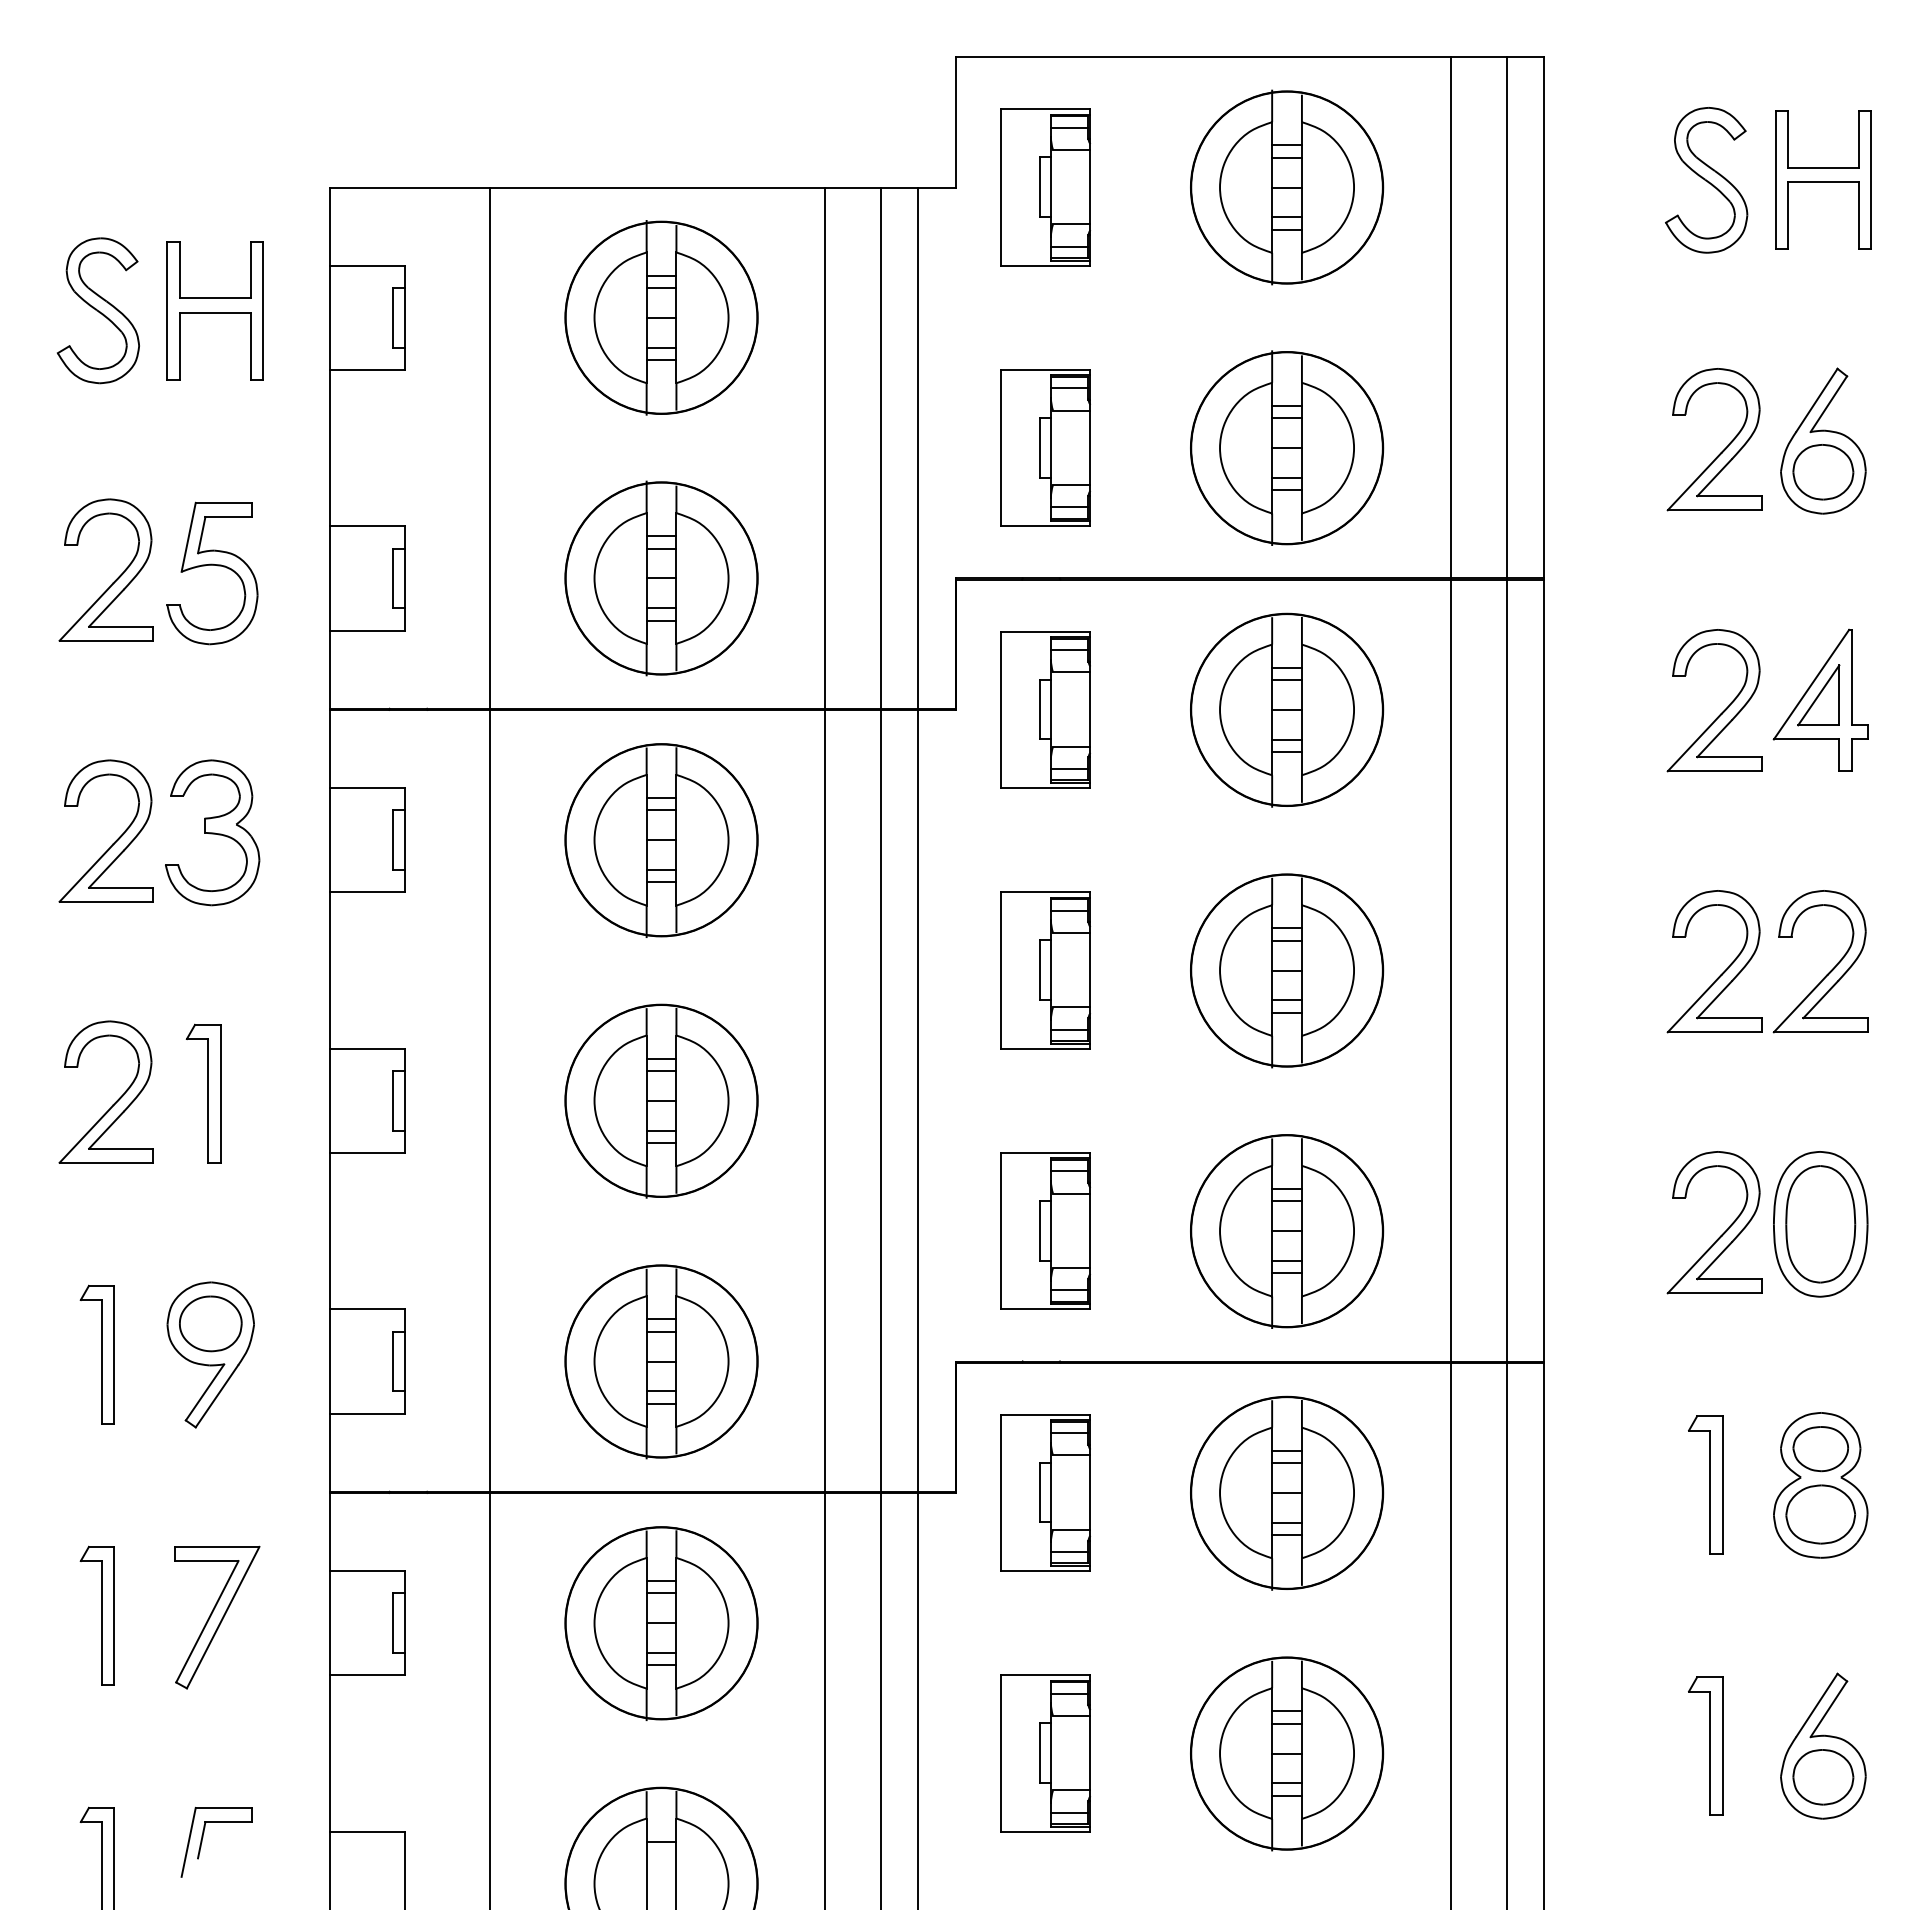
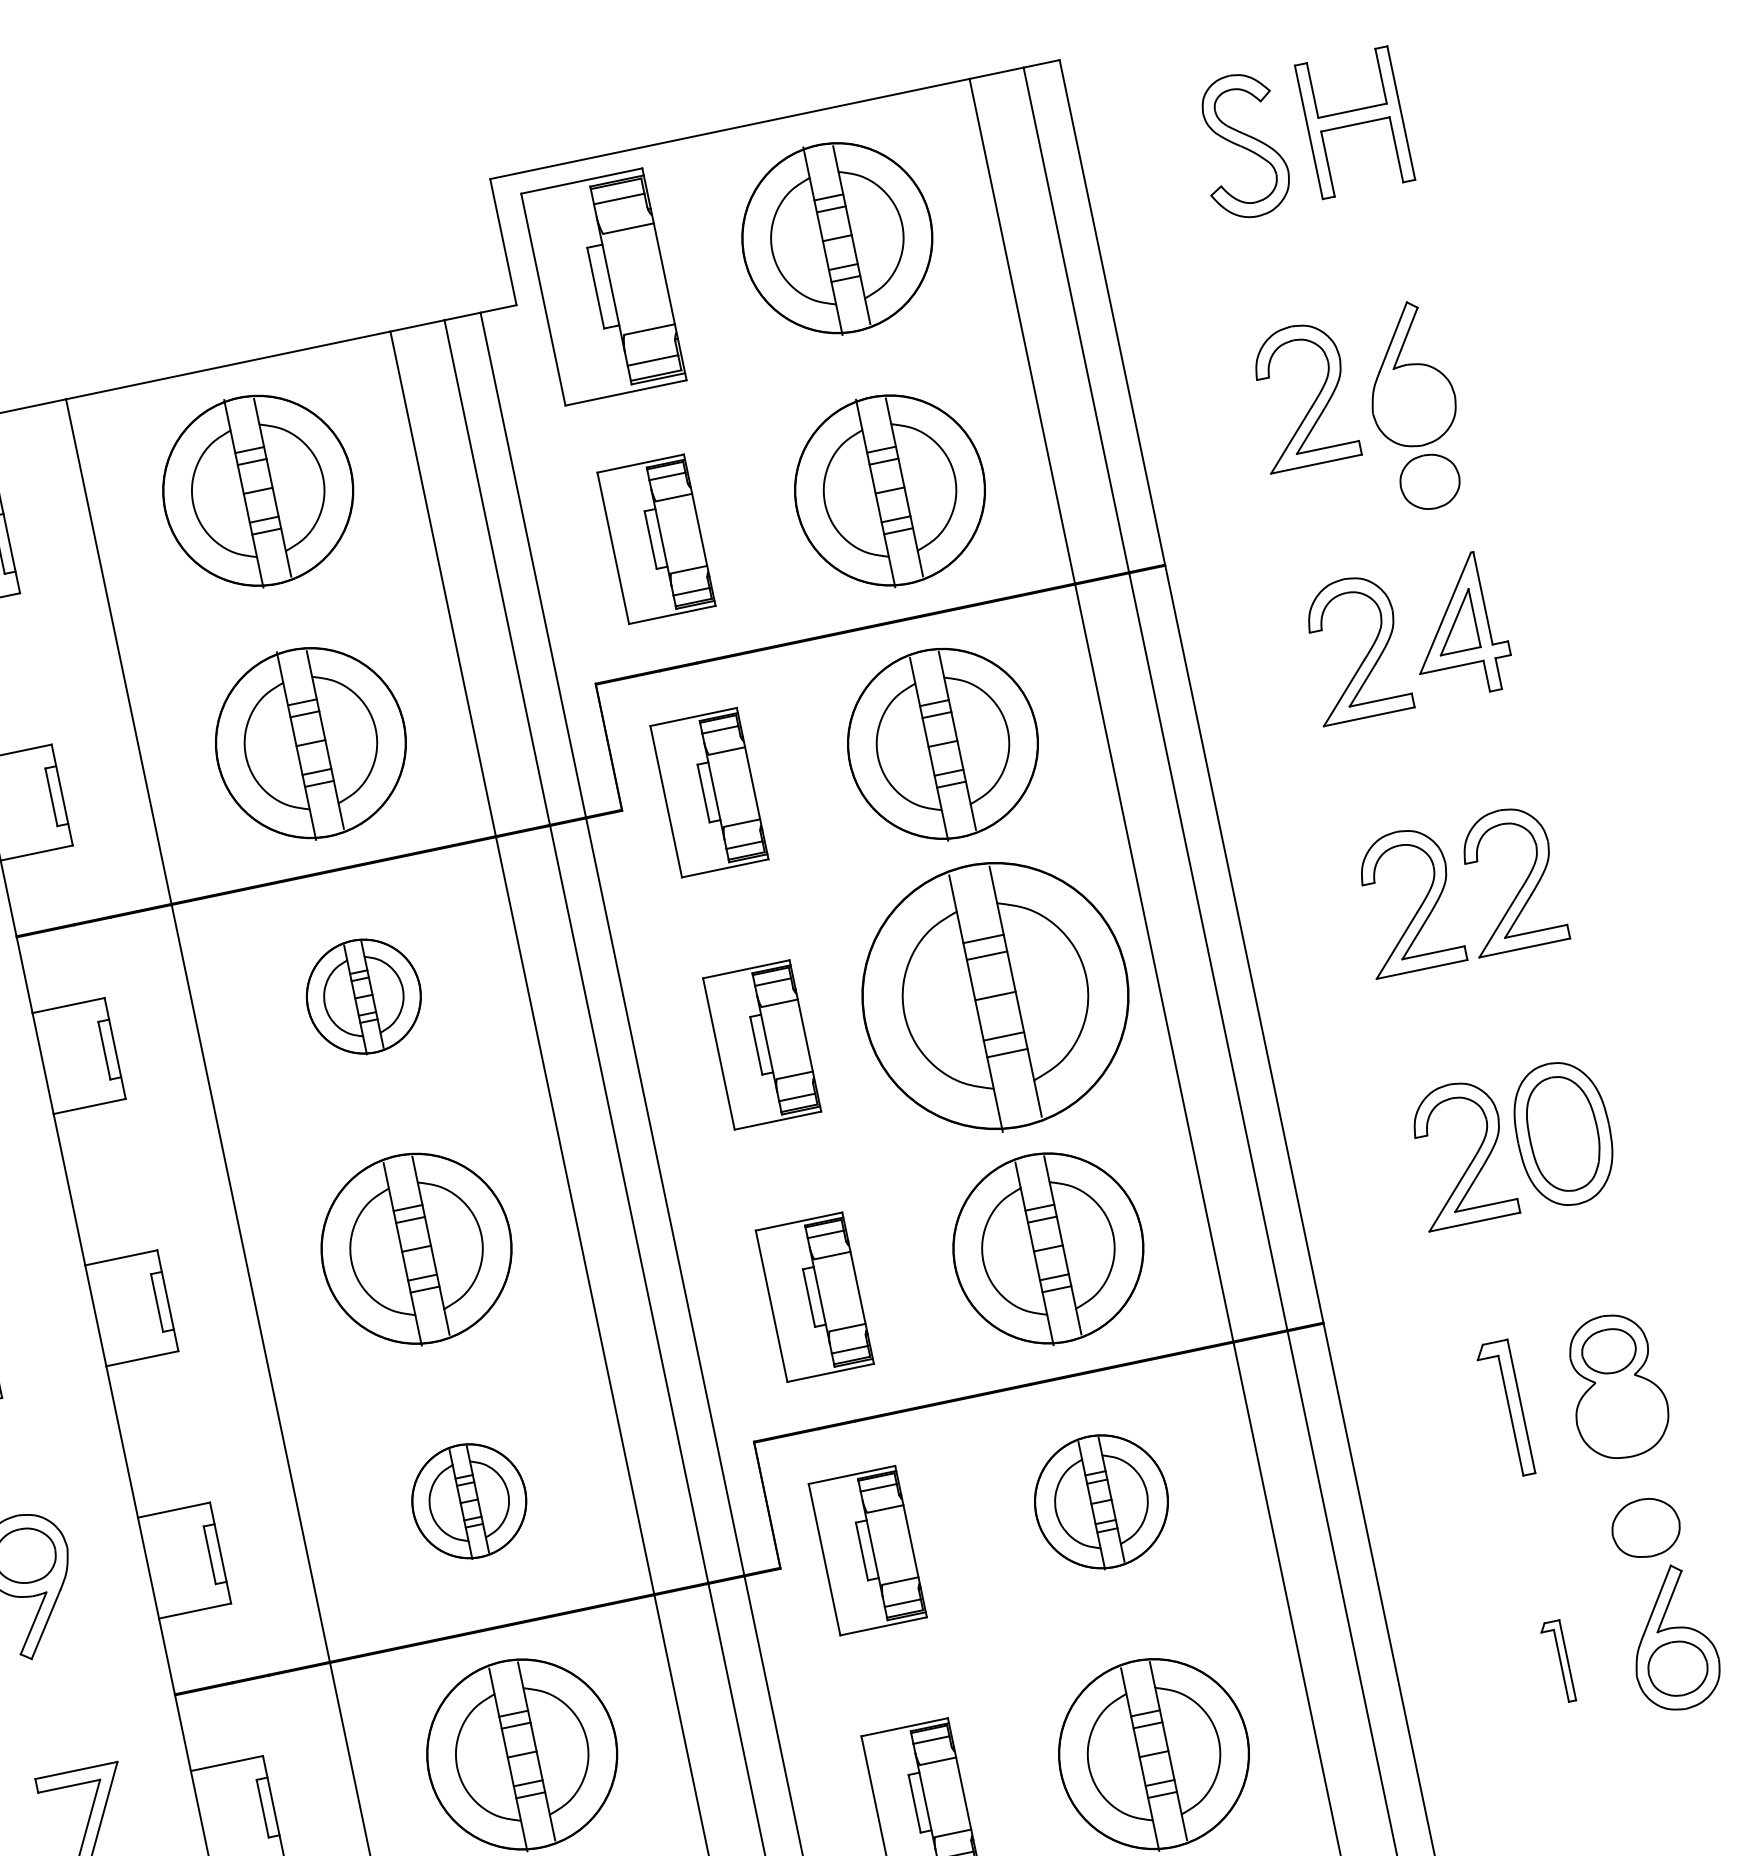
part: (1045, 187) -> (603, 287), size x1.4
part: (1823, 472) -> (1430, 482), moved
part: (661, 840) -> (363, 996), size x0.6
part: (1287, 970) -> (996, 996), size x1.4
part: (661, 1361) -> (469, 1501), size x0.6
part: (1287, 1492) -> (1101, 1501), size x0.7
part: (1820, 1514) -> (1645, 1528), moved
part: (1705, 1745) -> (1557, 1661), size x0.6

